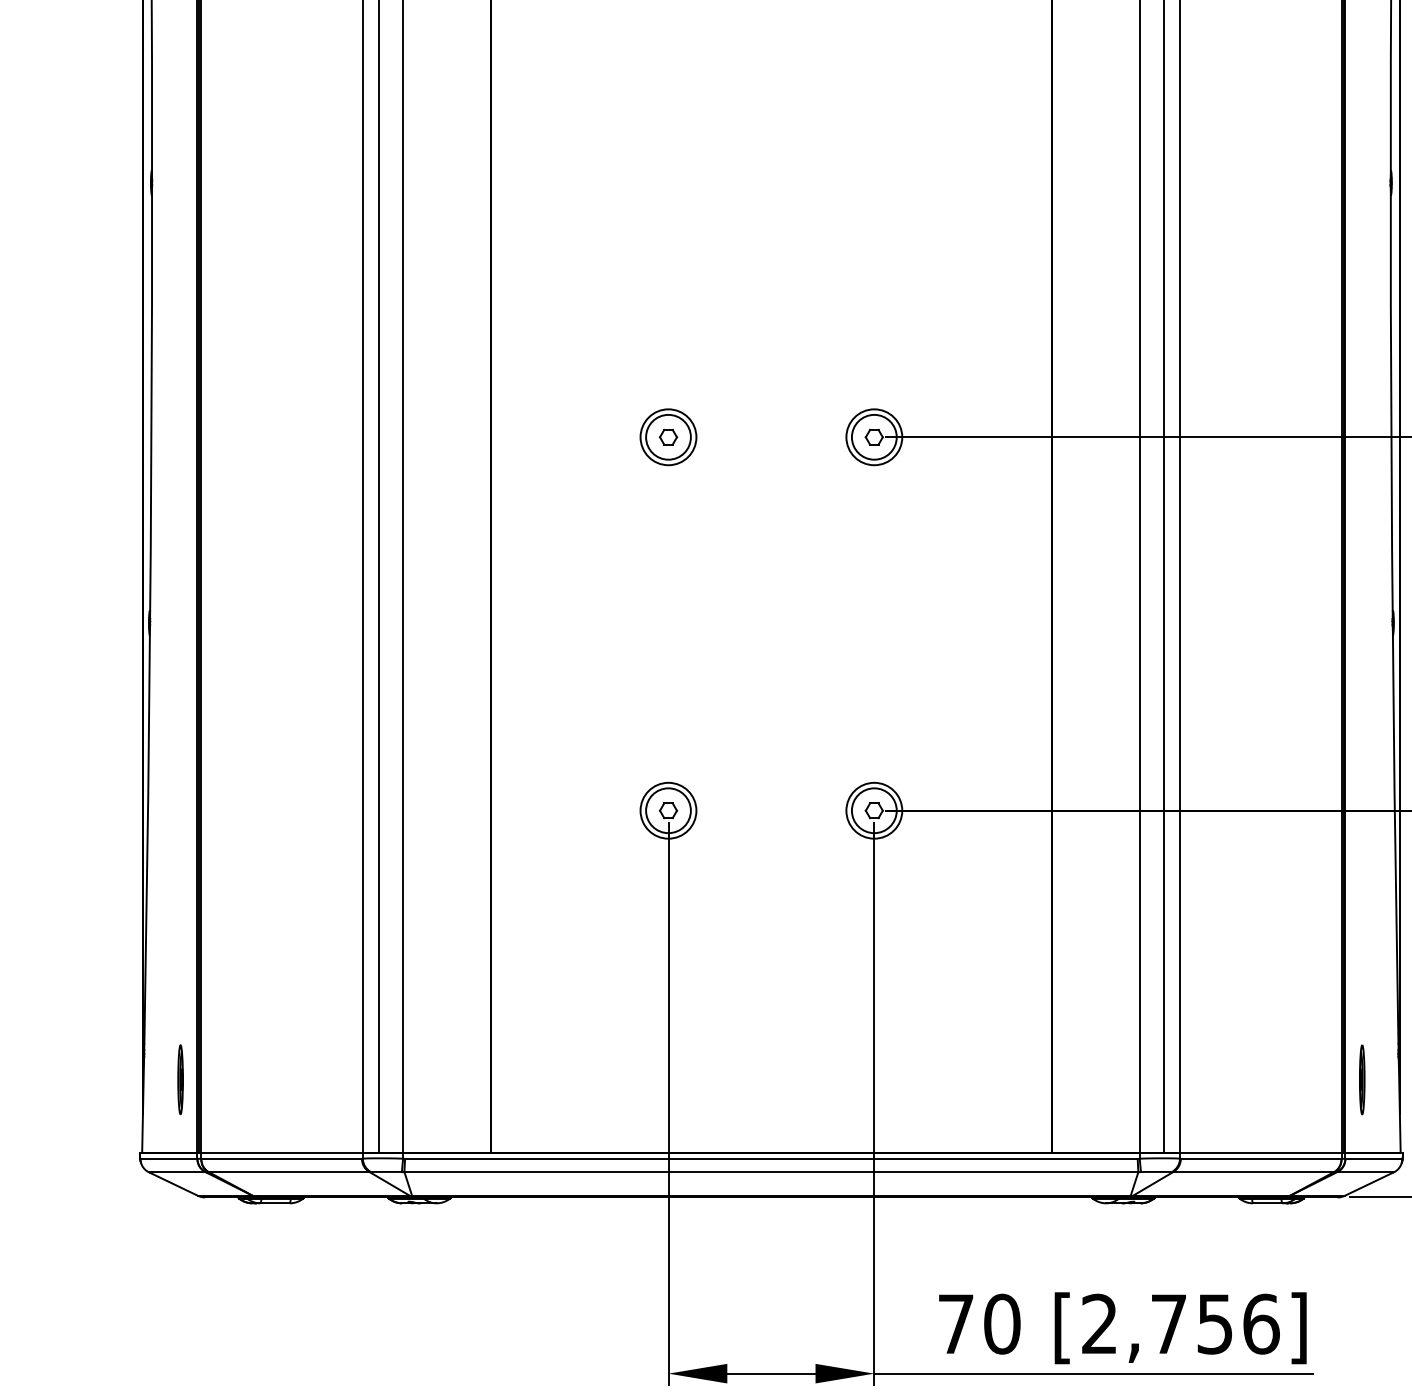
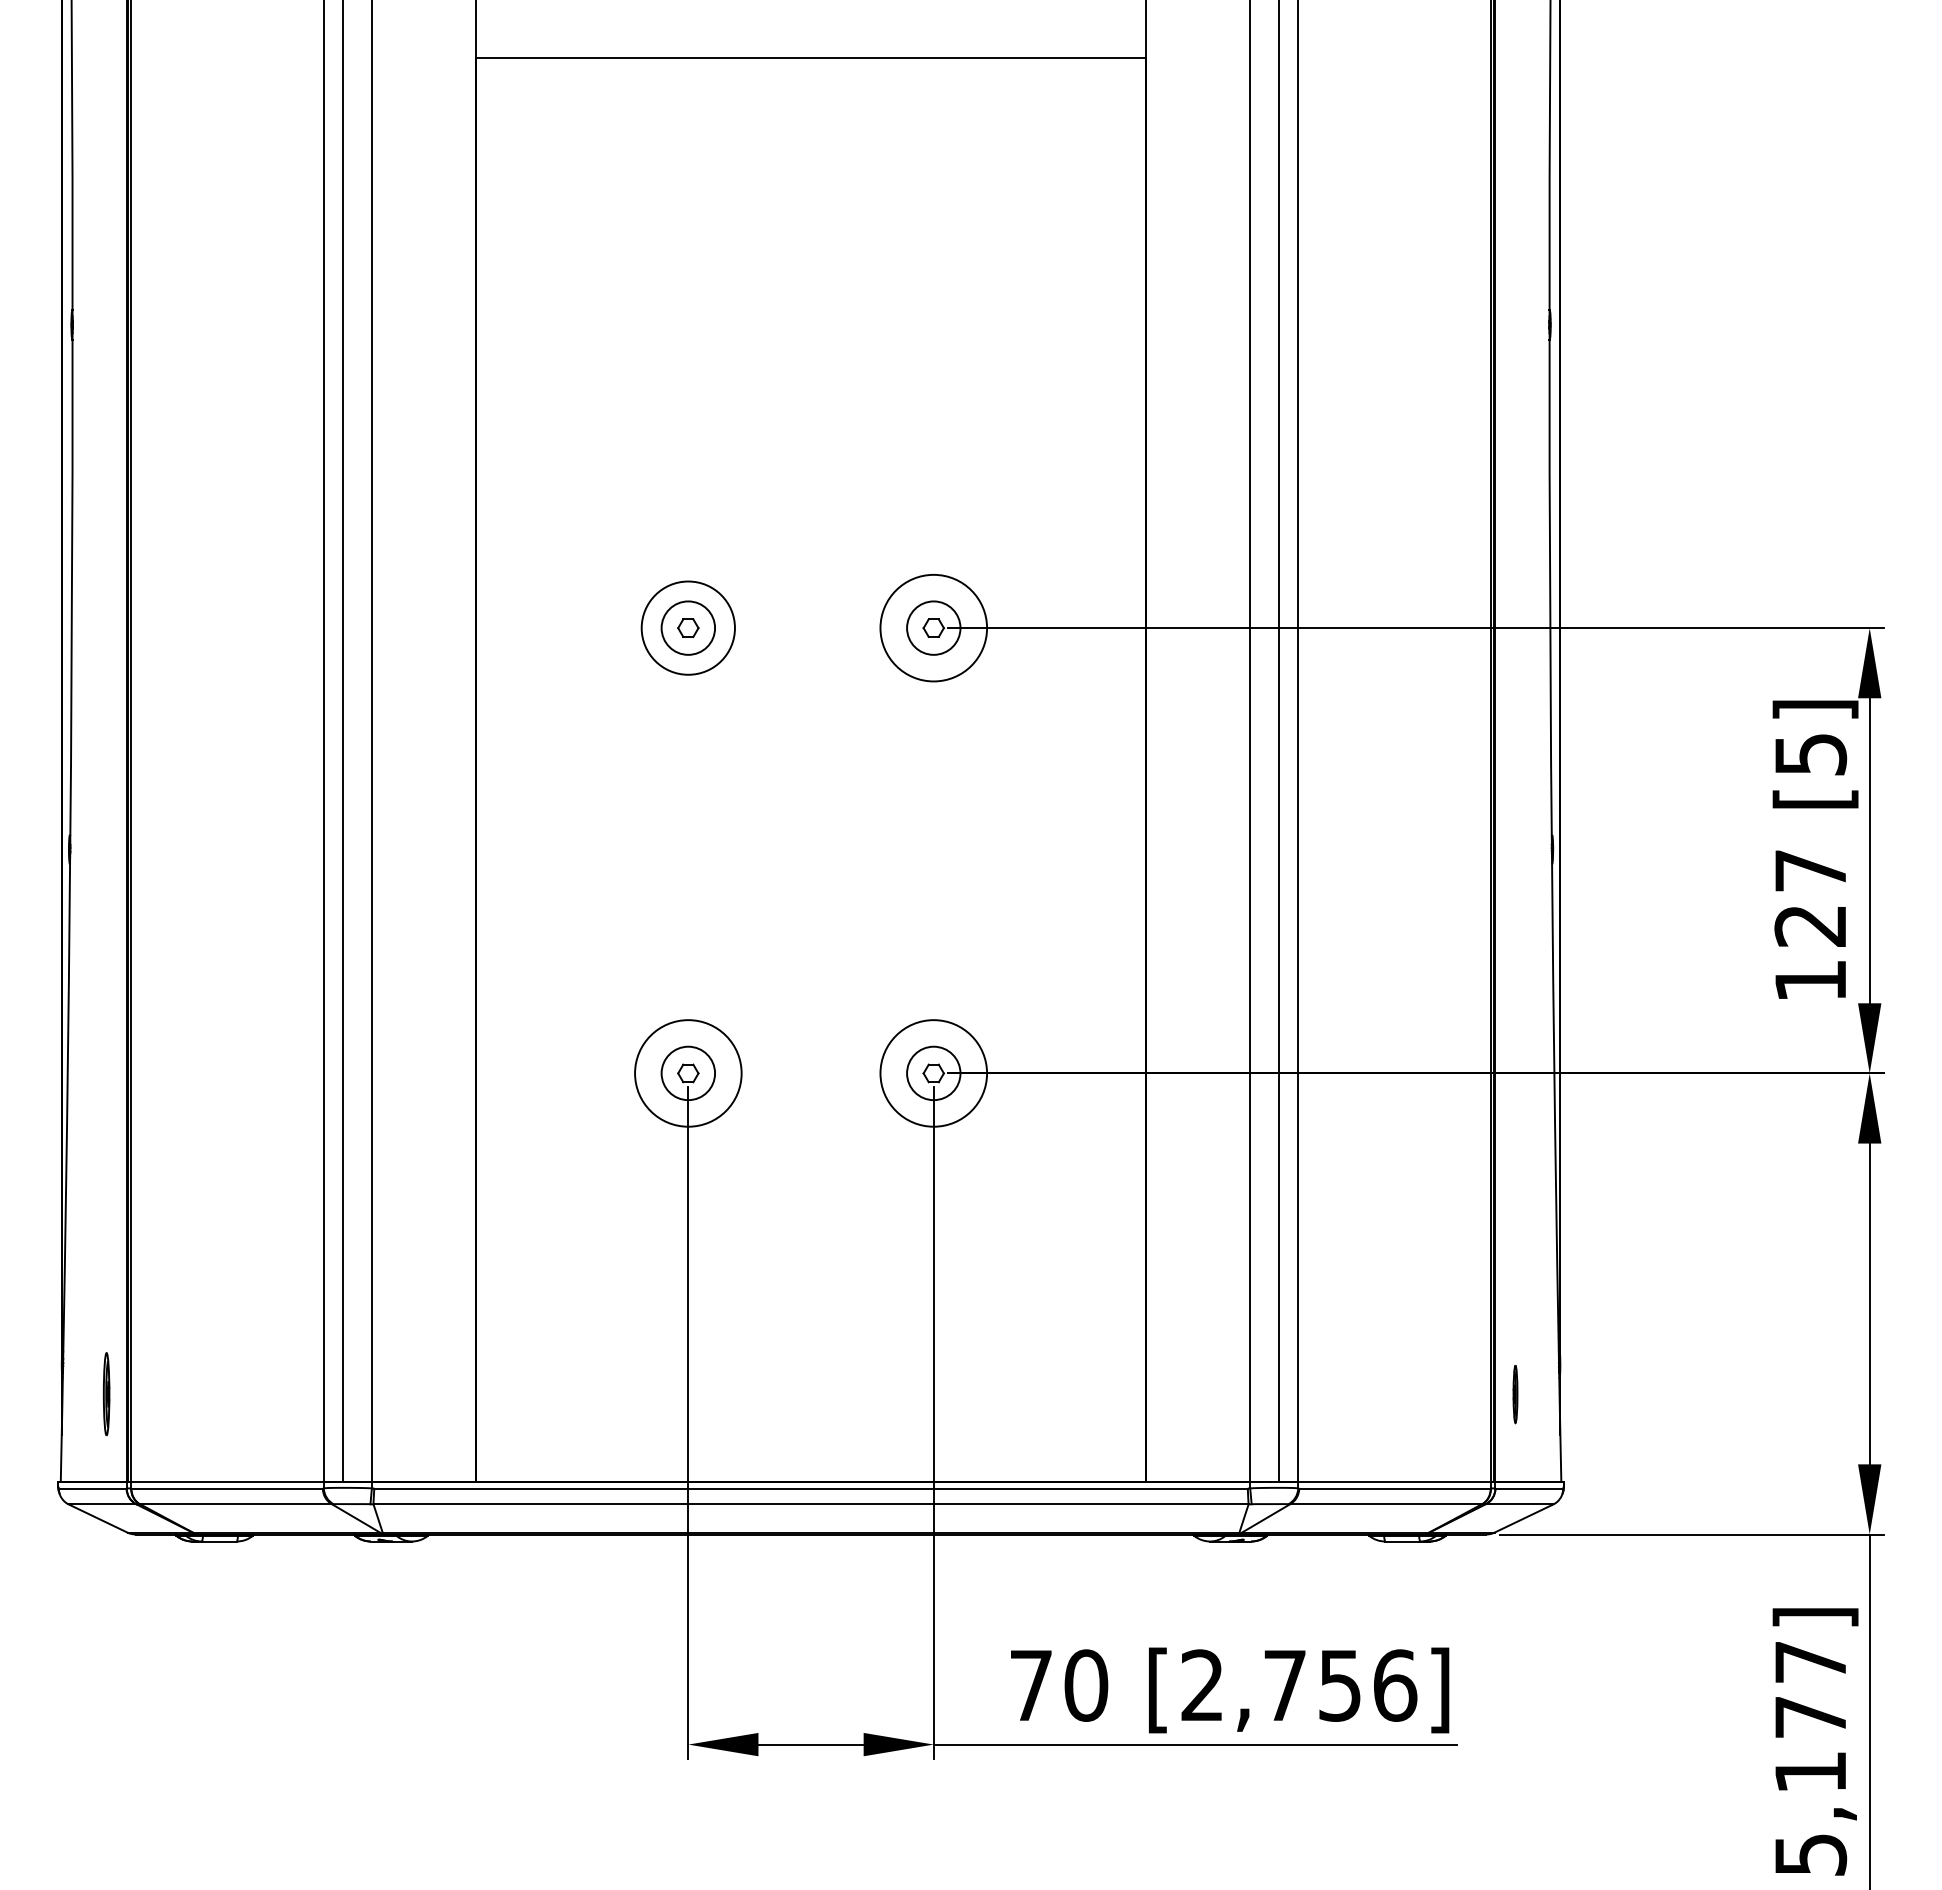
circle: (668, 436) -> (688, 627), size x1.4
circle: (874, 436) -> (933, 627), size x1.6
circle: (668, 810) -> (688, 1073), size x1.6
circle: (874, 810) -> (933, 1073), size x1.6
part: (1362, 1080) -> (1515, 1394), size x0.7

